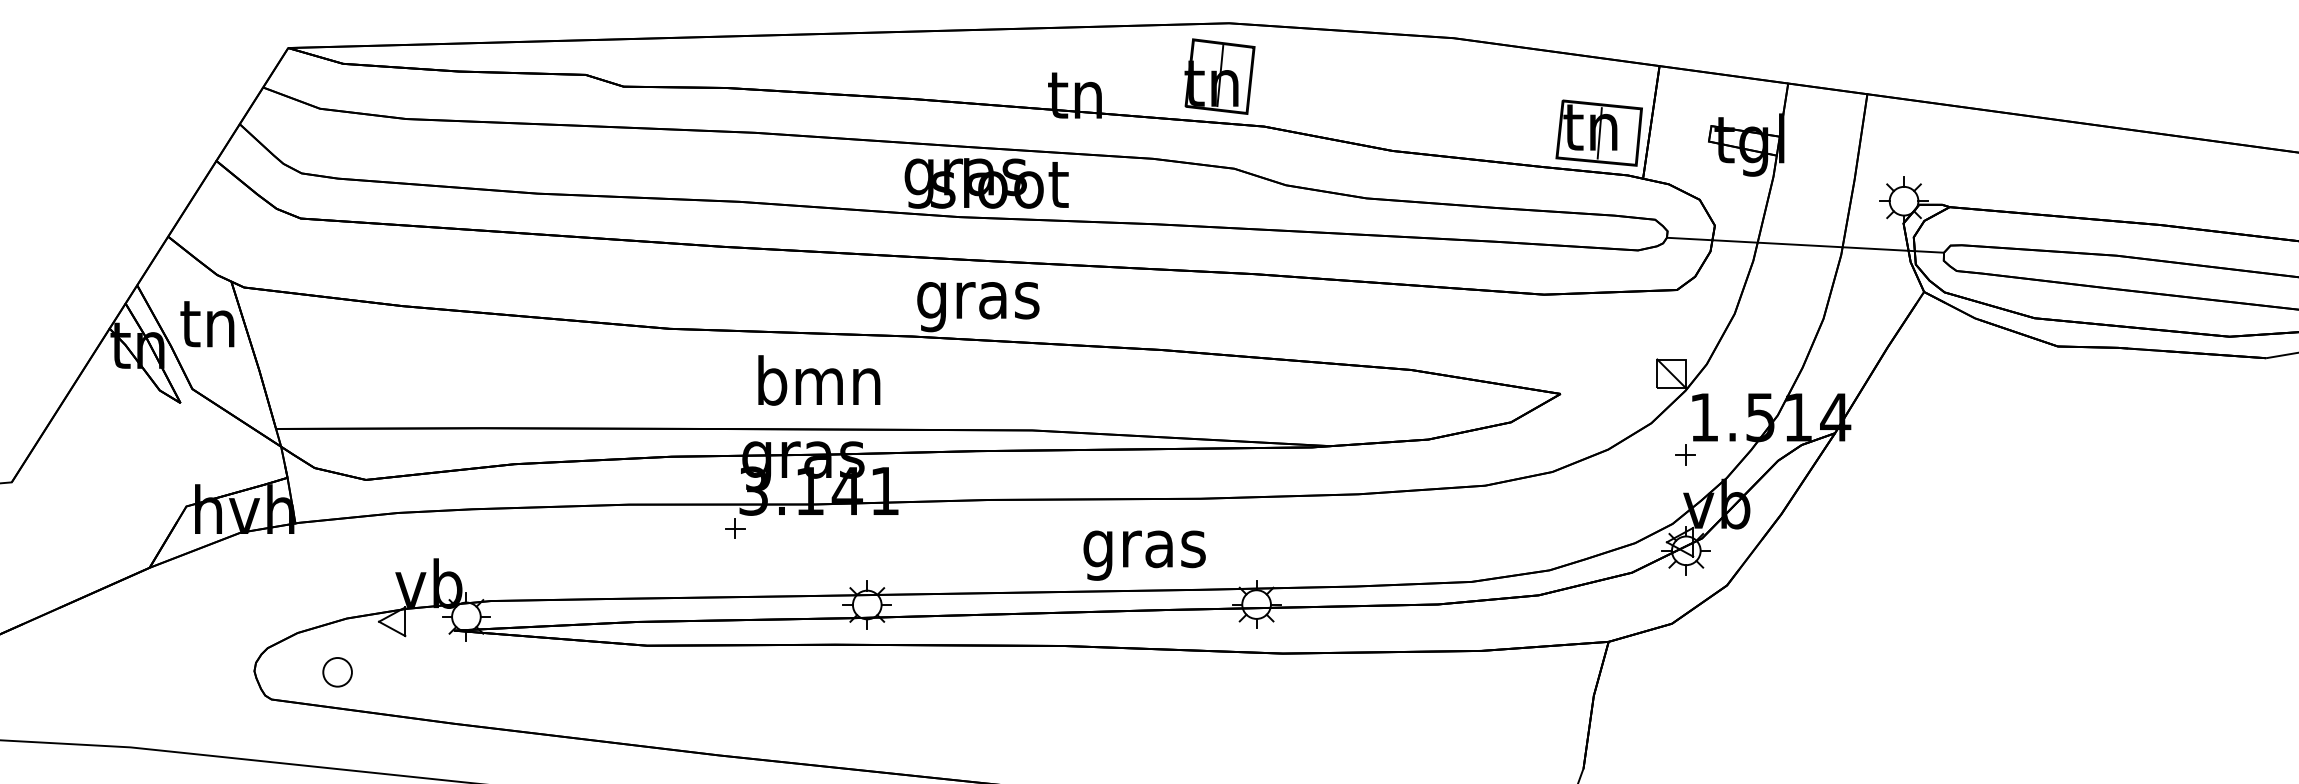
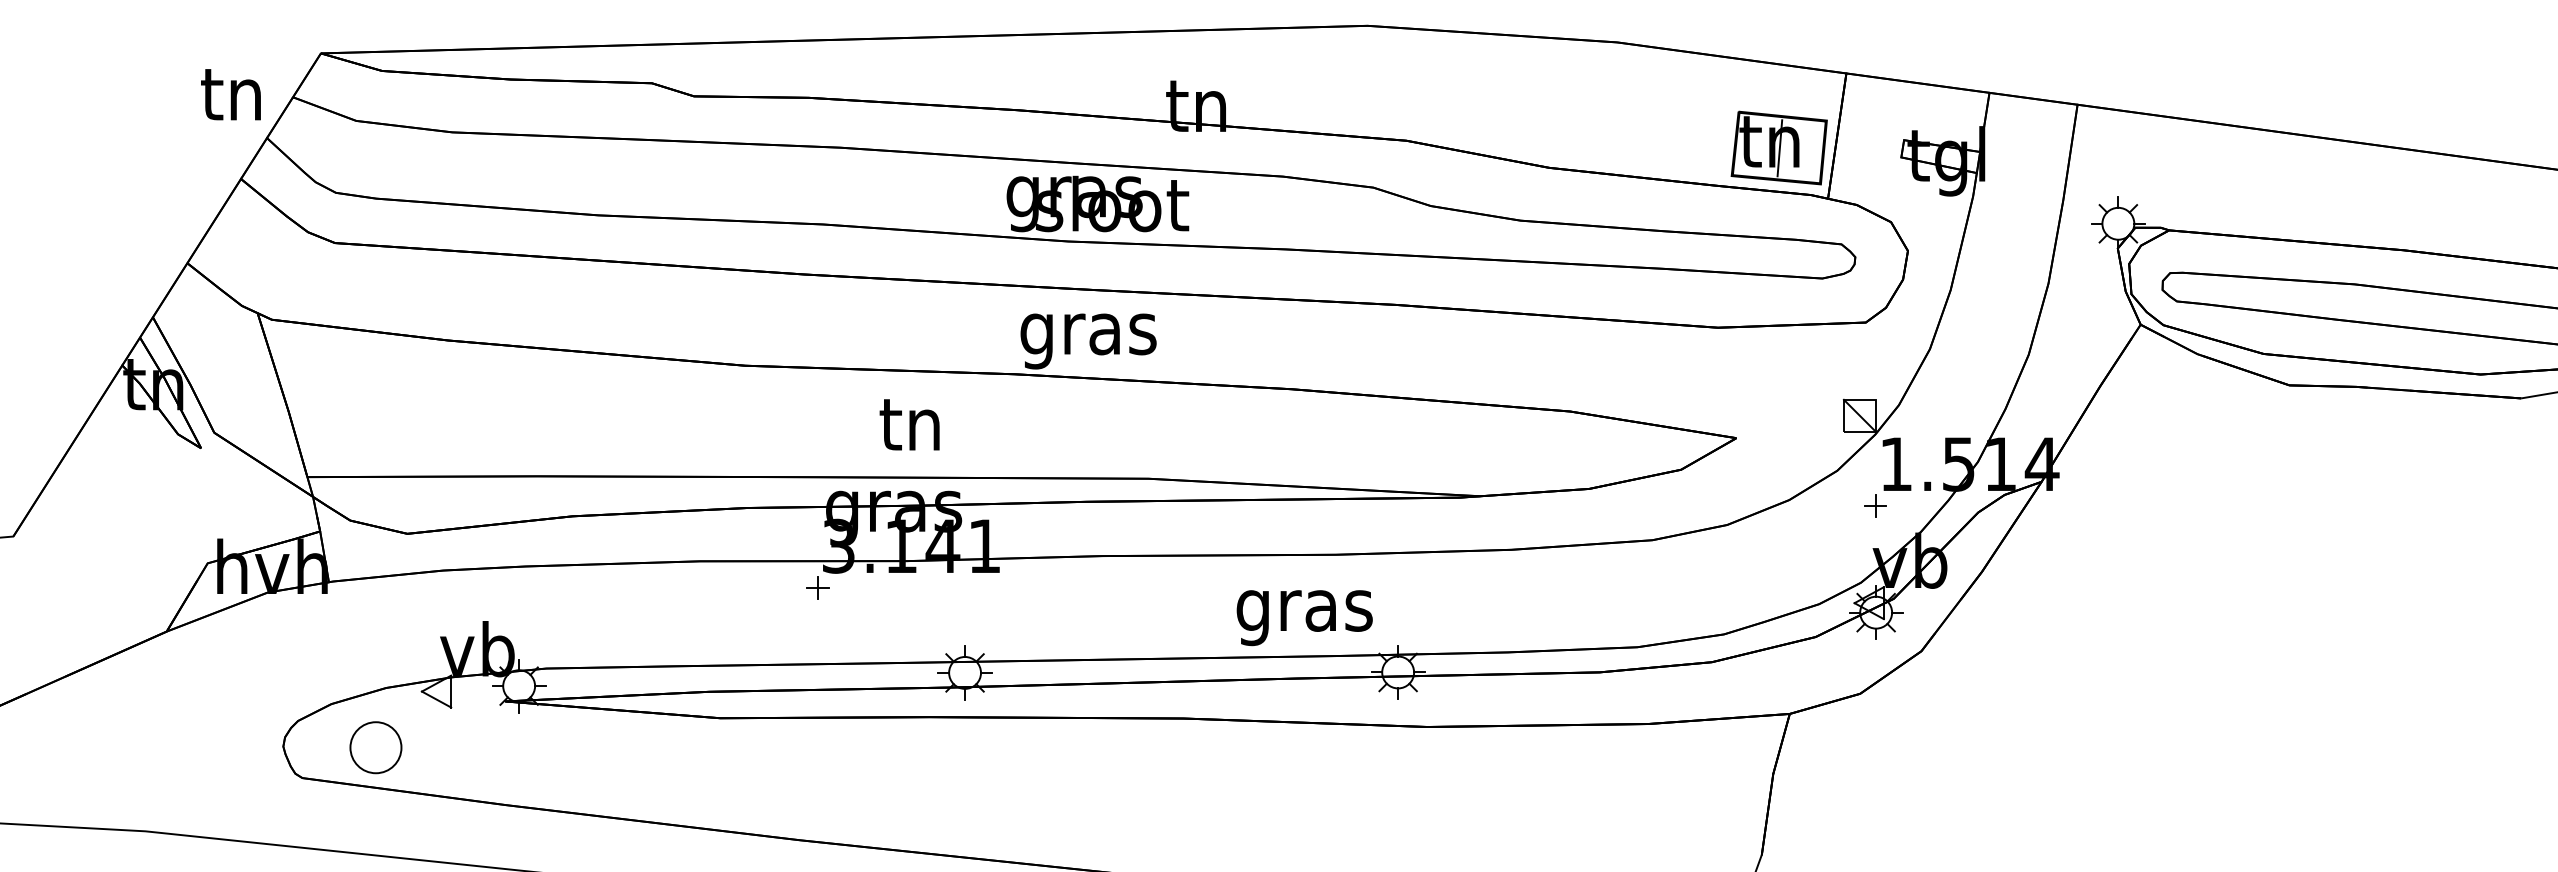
part: (1219, 76) -> (1356, 85), removed
line: (1805, 244) -> (2008, 271), removed
text: (207, 324) -> (231, 95), moved
text: (819, 380) -> (911, 423), bmn -> tn
text: (1144, 555) -> (1304, 617), moved
part: (337, 672) -> (375, 748), size x1.6

